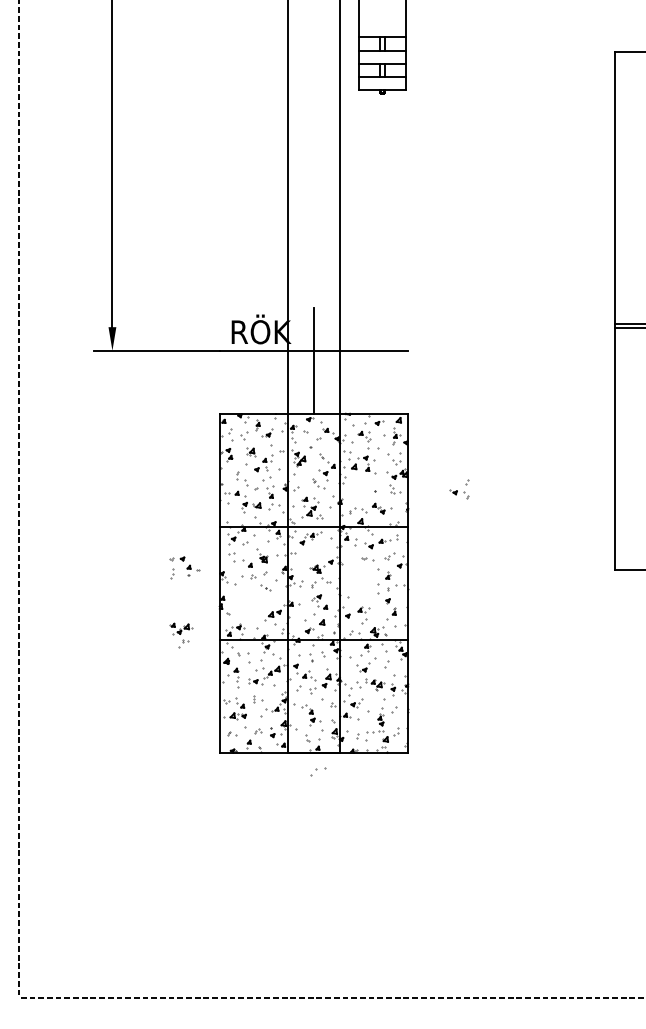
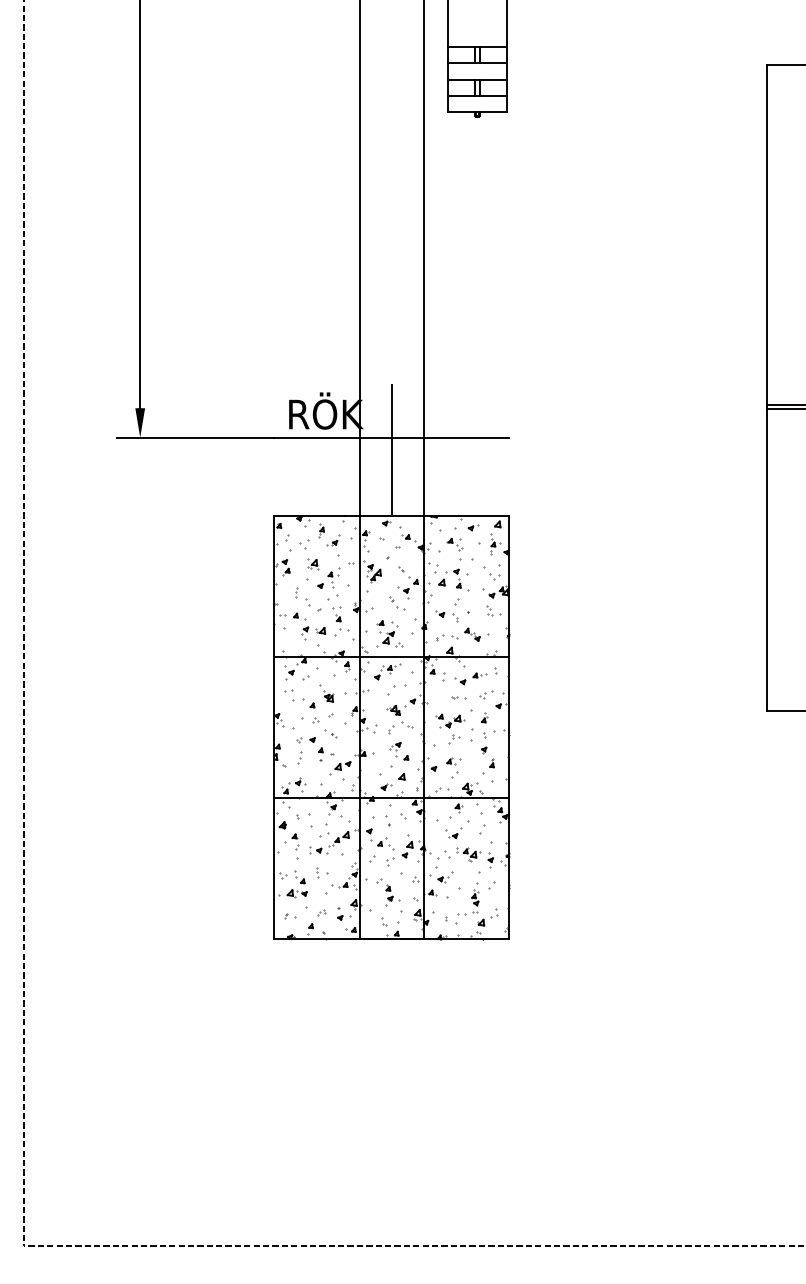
part: (459, 489) -> (447, 610), moved
part: (184, 567) -> (315, 750), moved
part: (181, 635) -> (451, 729), moved
part: (318, 771) -> (397, 689), moved

